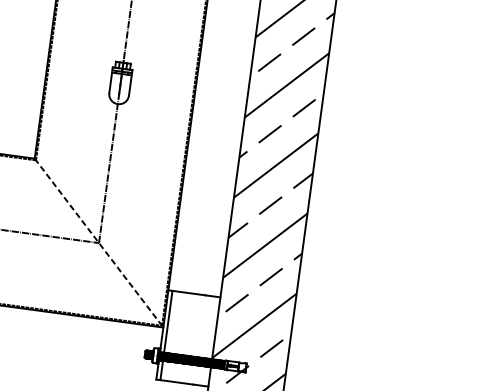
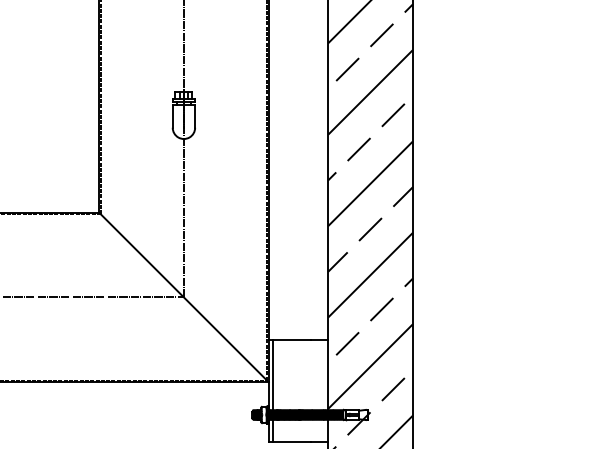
line: (98, 243) -> (183, 297), dashed -> solid

